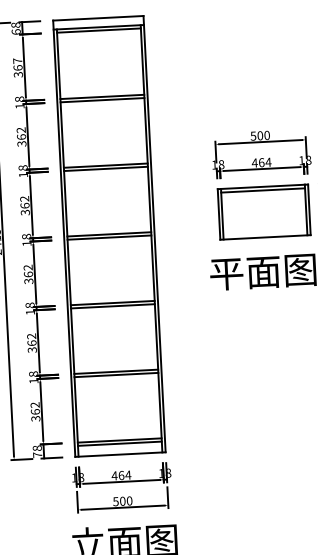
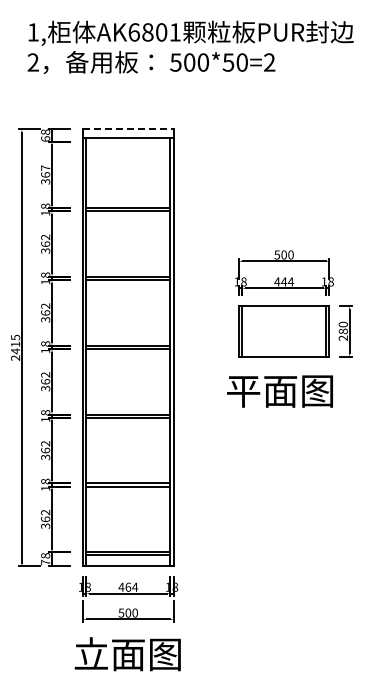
line: (98, 18) -> (128, 129), solid -> dashed
line: (99, 30) -> (128, 141), removed
text: (261, 162) -> (284, 281), 464 -> 444
line: (263, 190) -> (284, 309), removed

